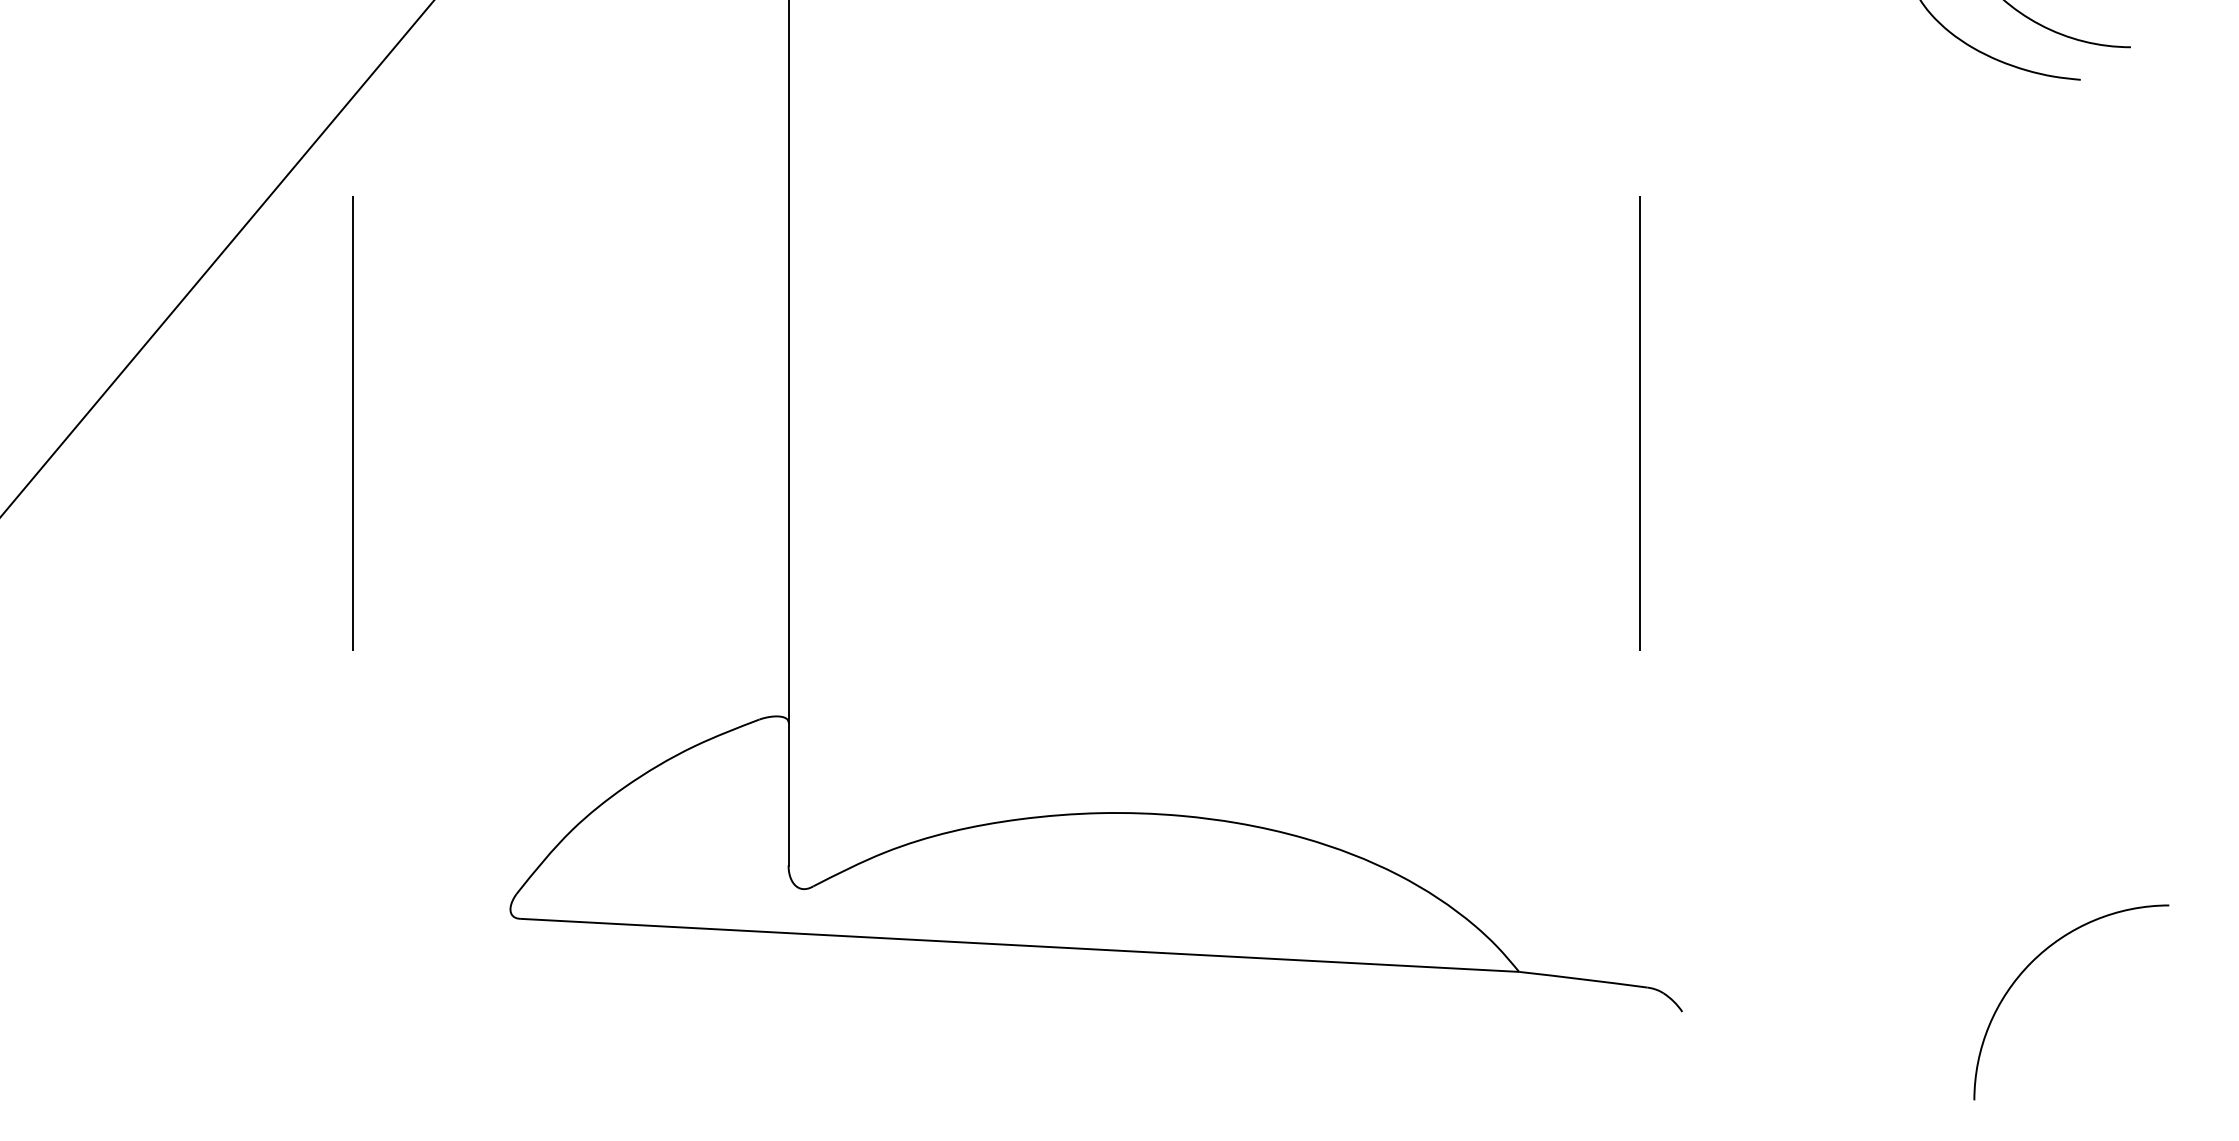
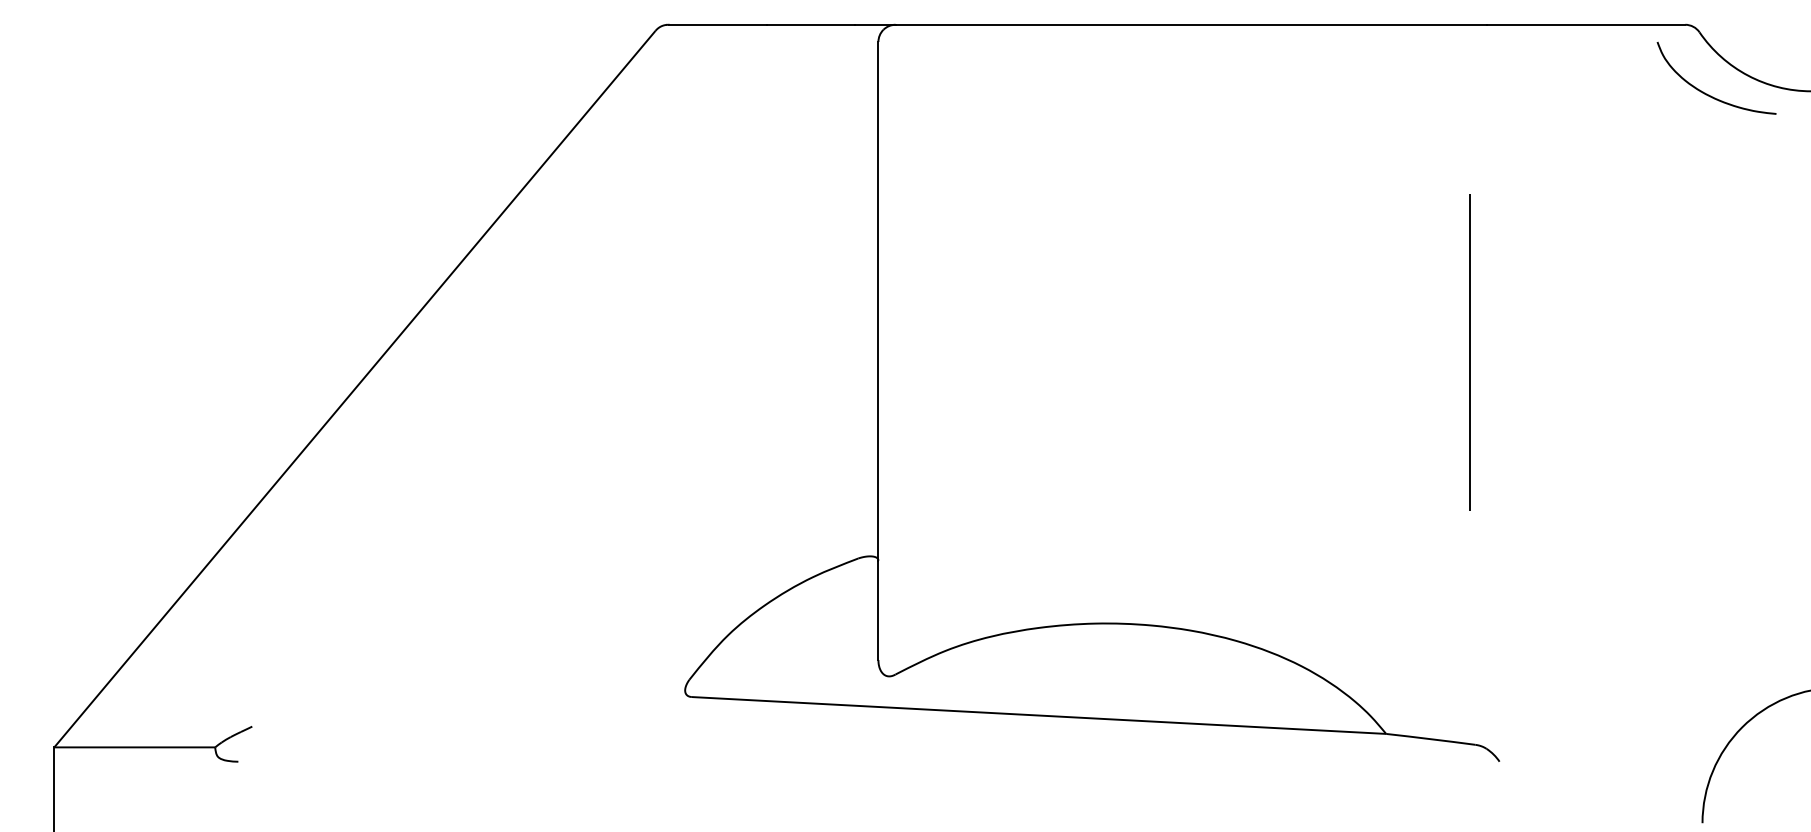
line: (352, 423) -> (575, 352), removed

